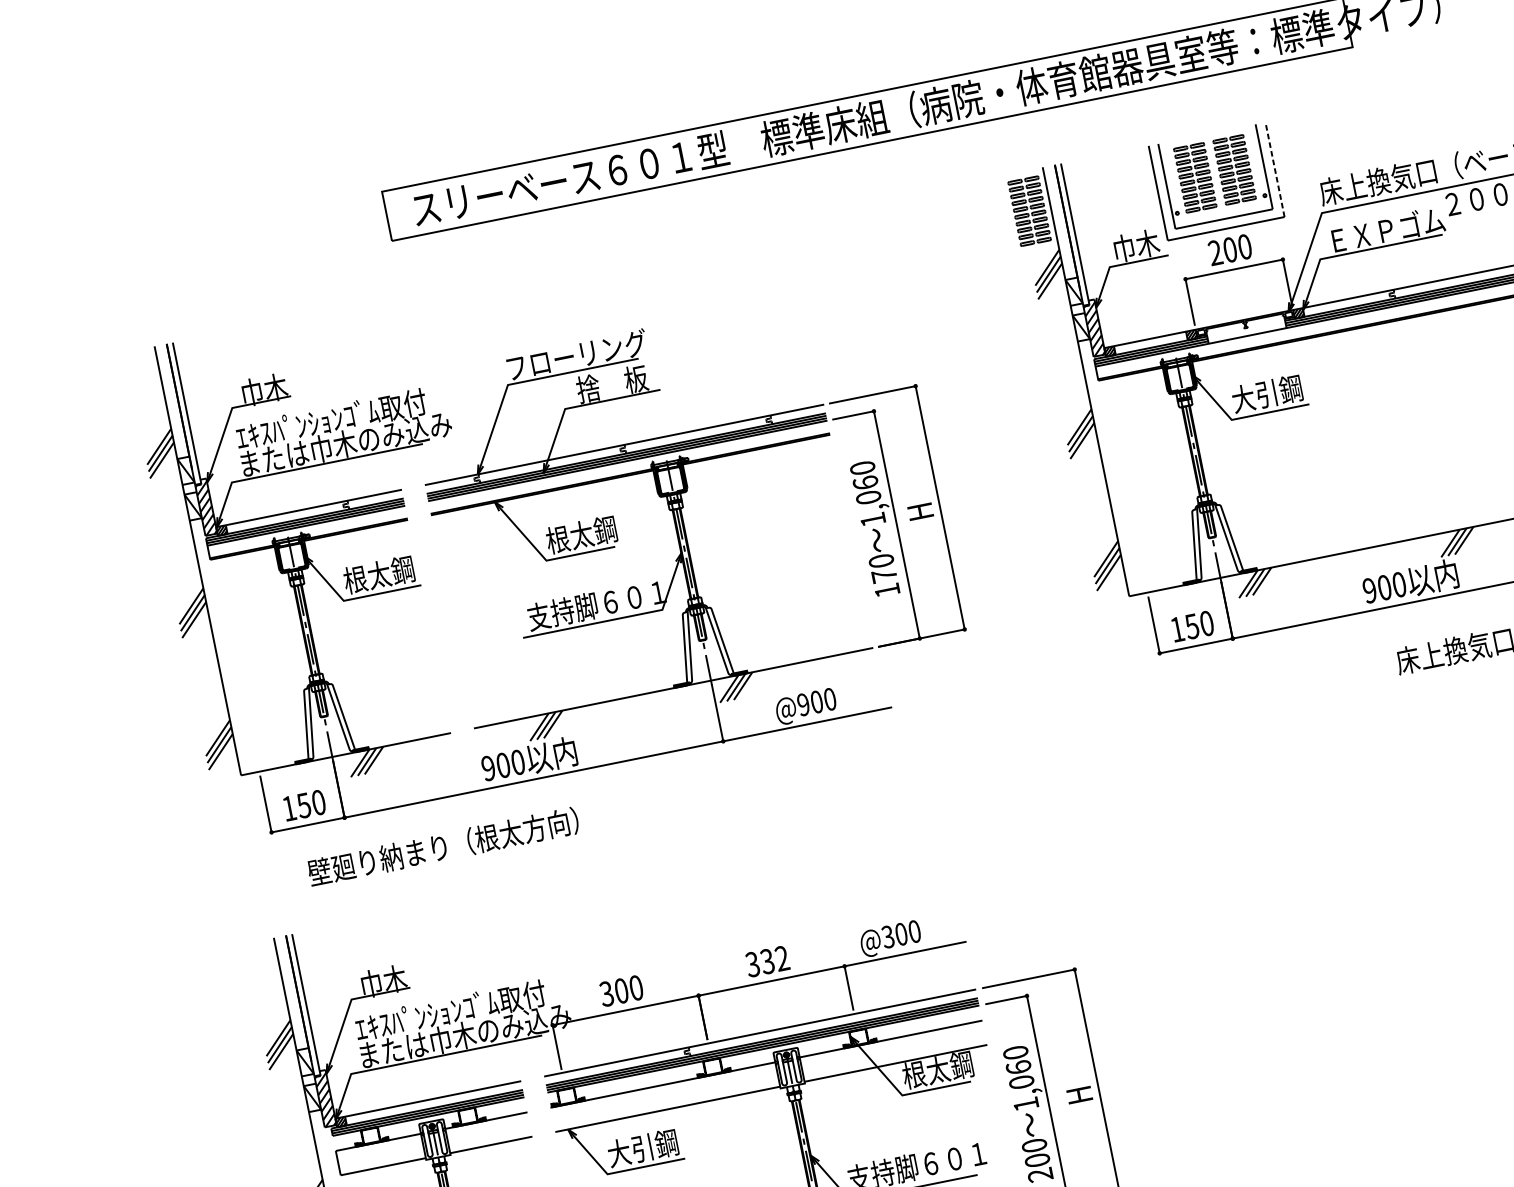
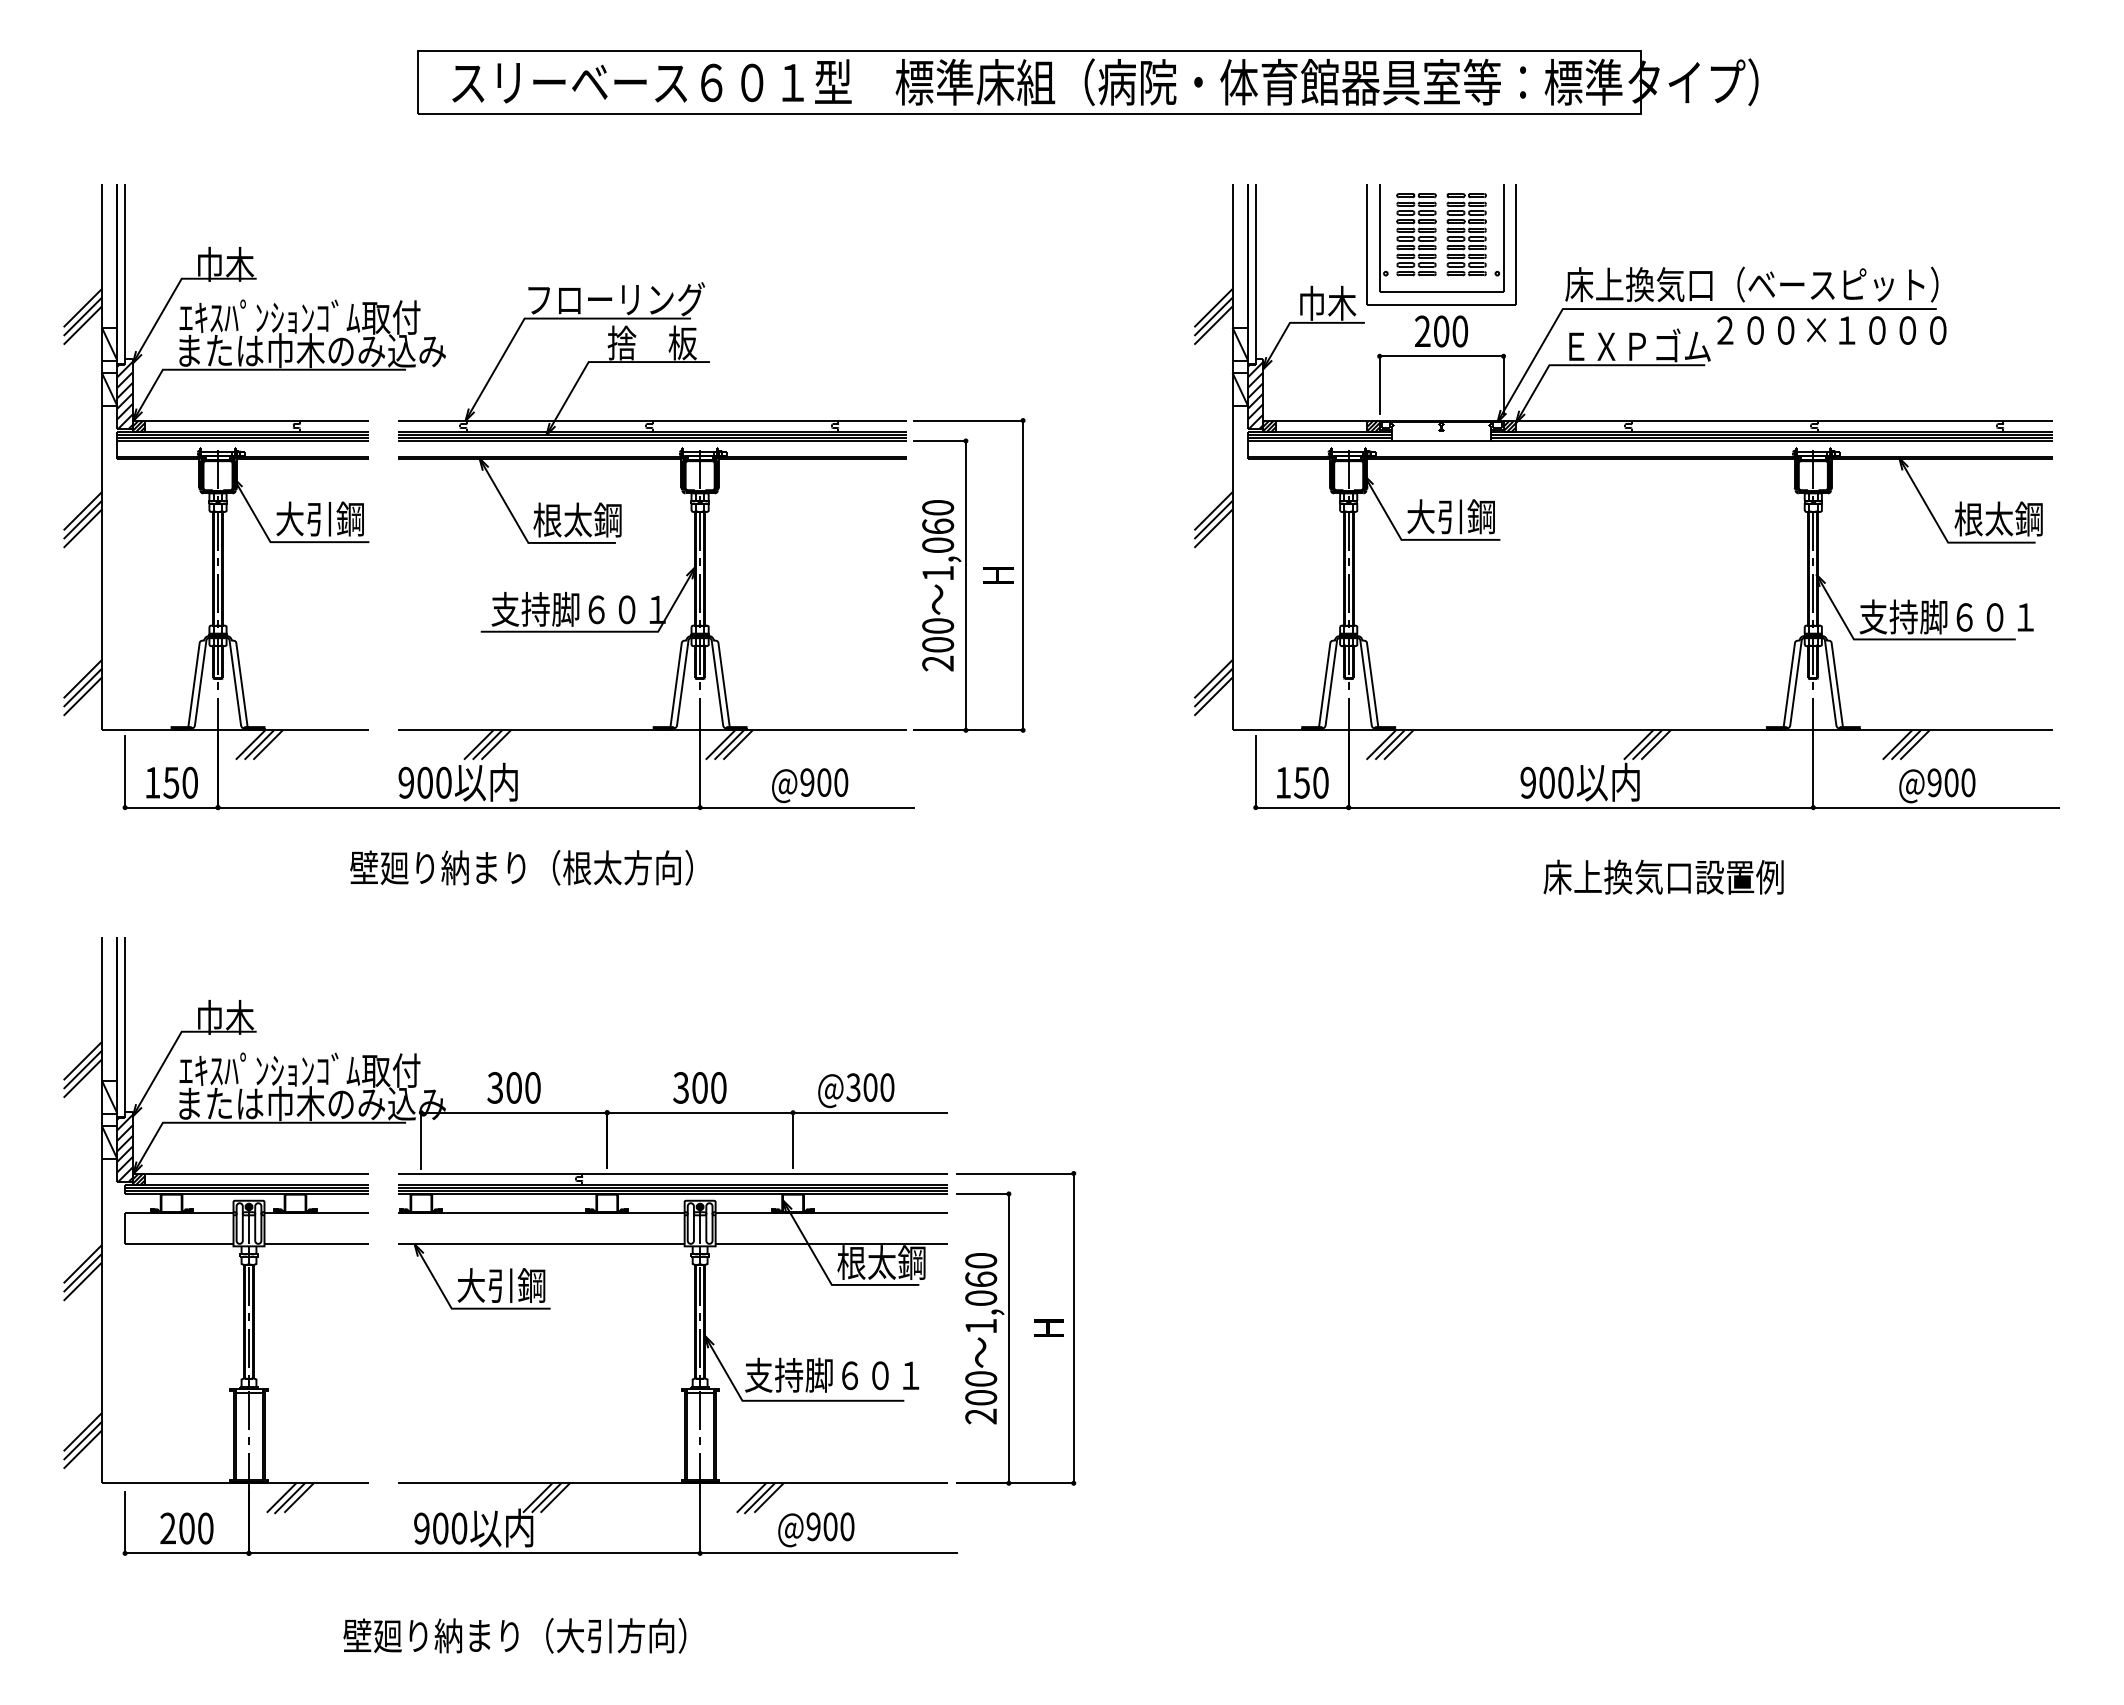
line: (1275, 168) -> (1516, 243), dashed -> solid
part: (1029, 211) -> (1205, 234), removed
text: (366, 576) -> (304, 518), 根太鋼 -> 大引鋼
text: (886, 583) -> (938, 654), 170 -> 200
text: (443, 846) -> (521, 867), moved
text: (774, 959) -> (709, 1087), 332 -> 300

